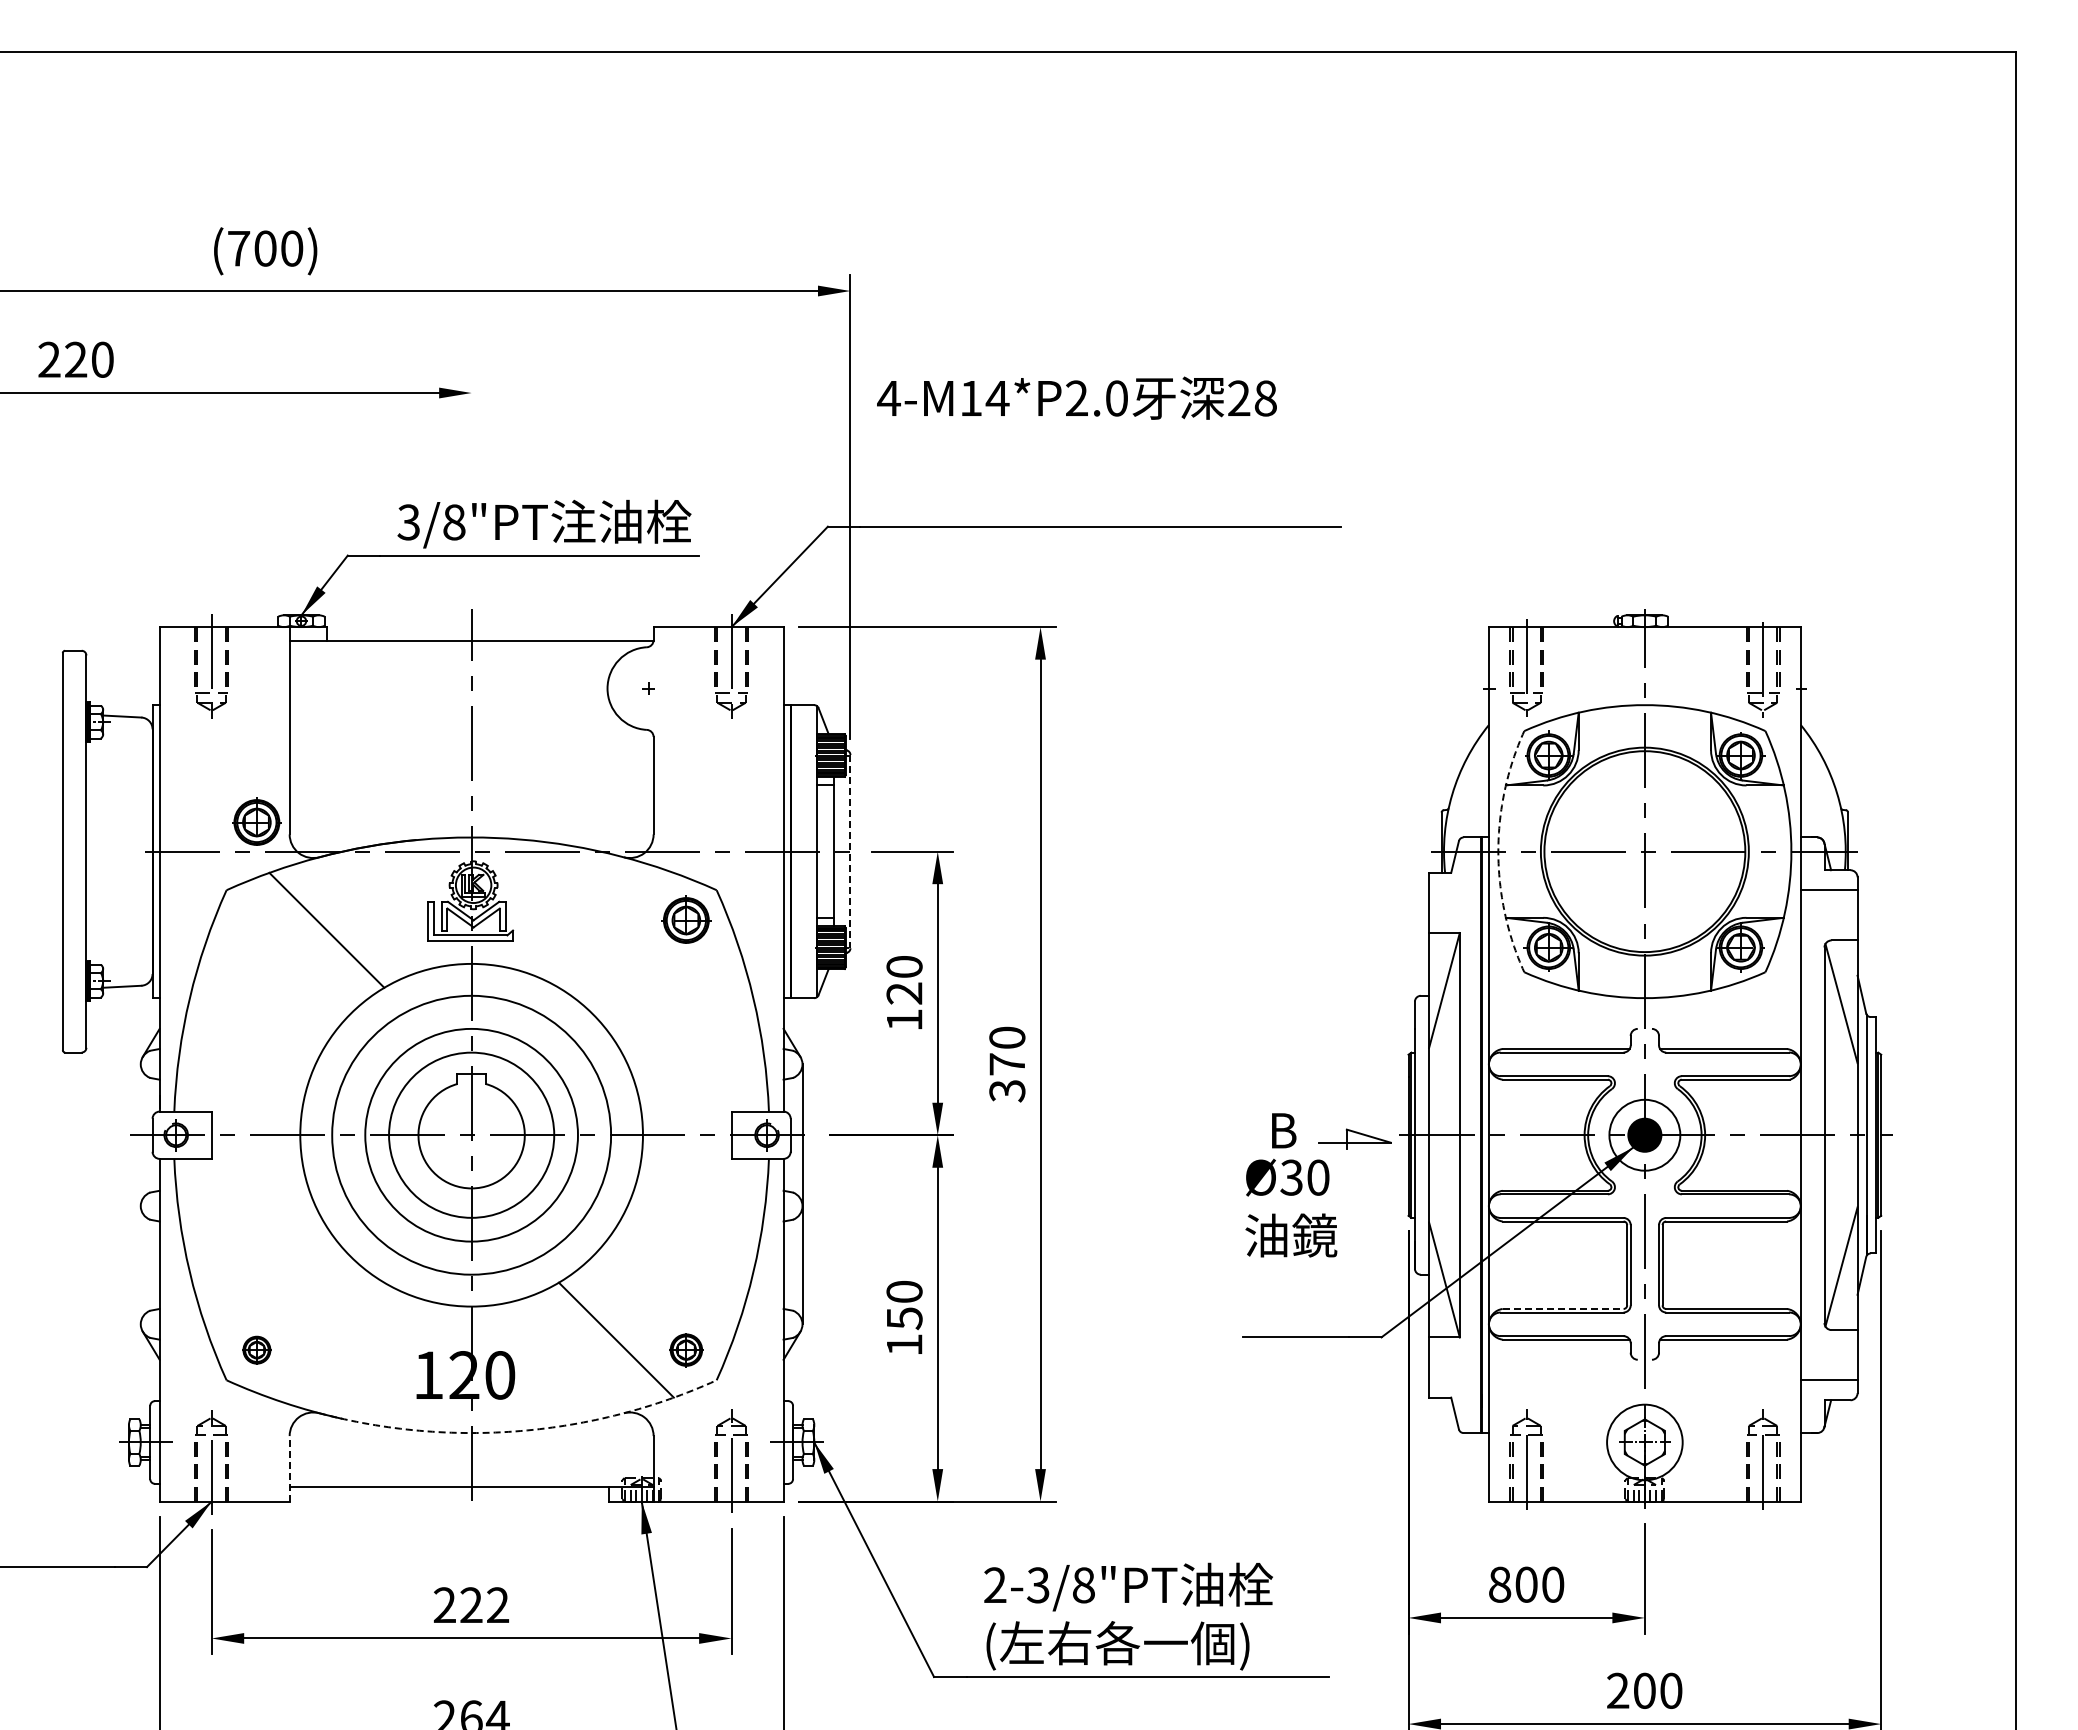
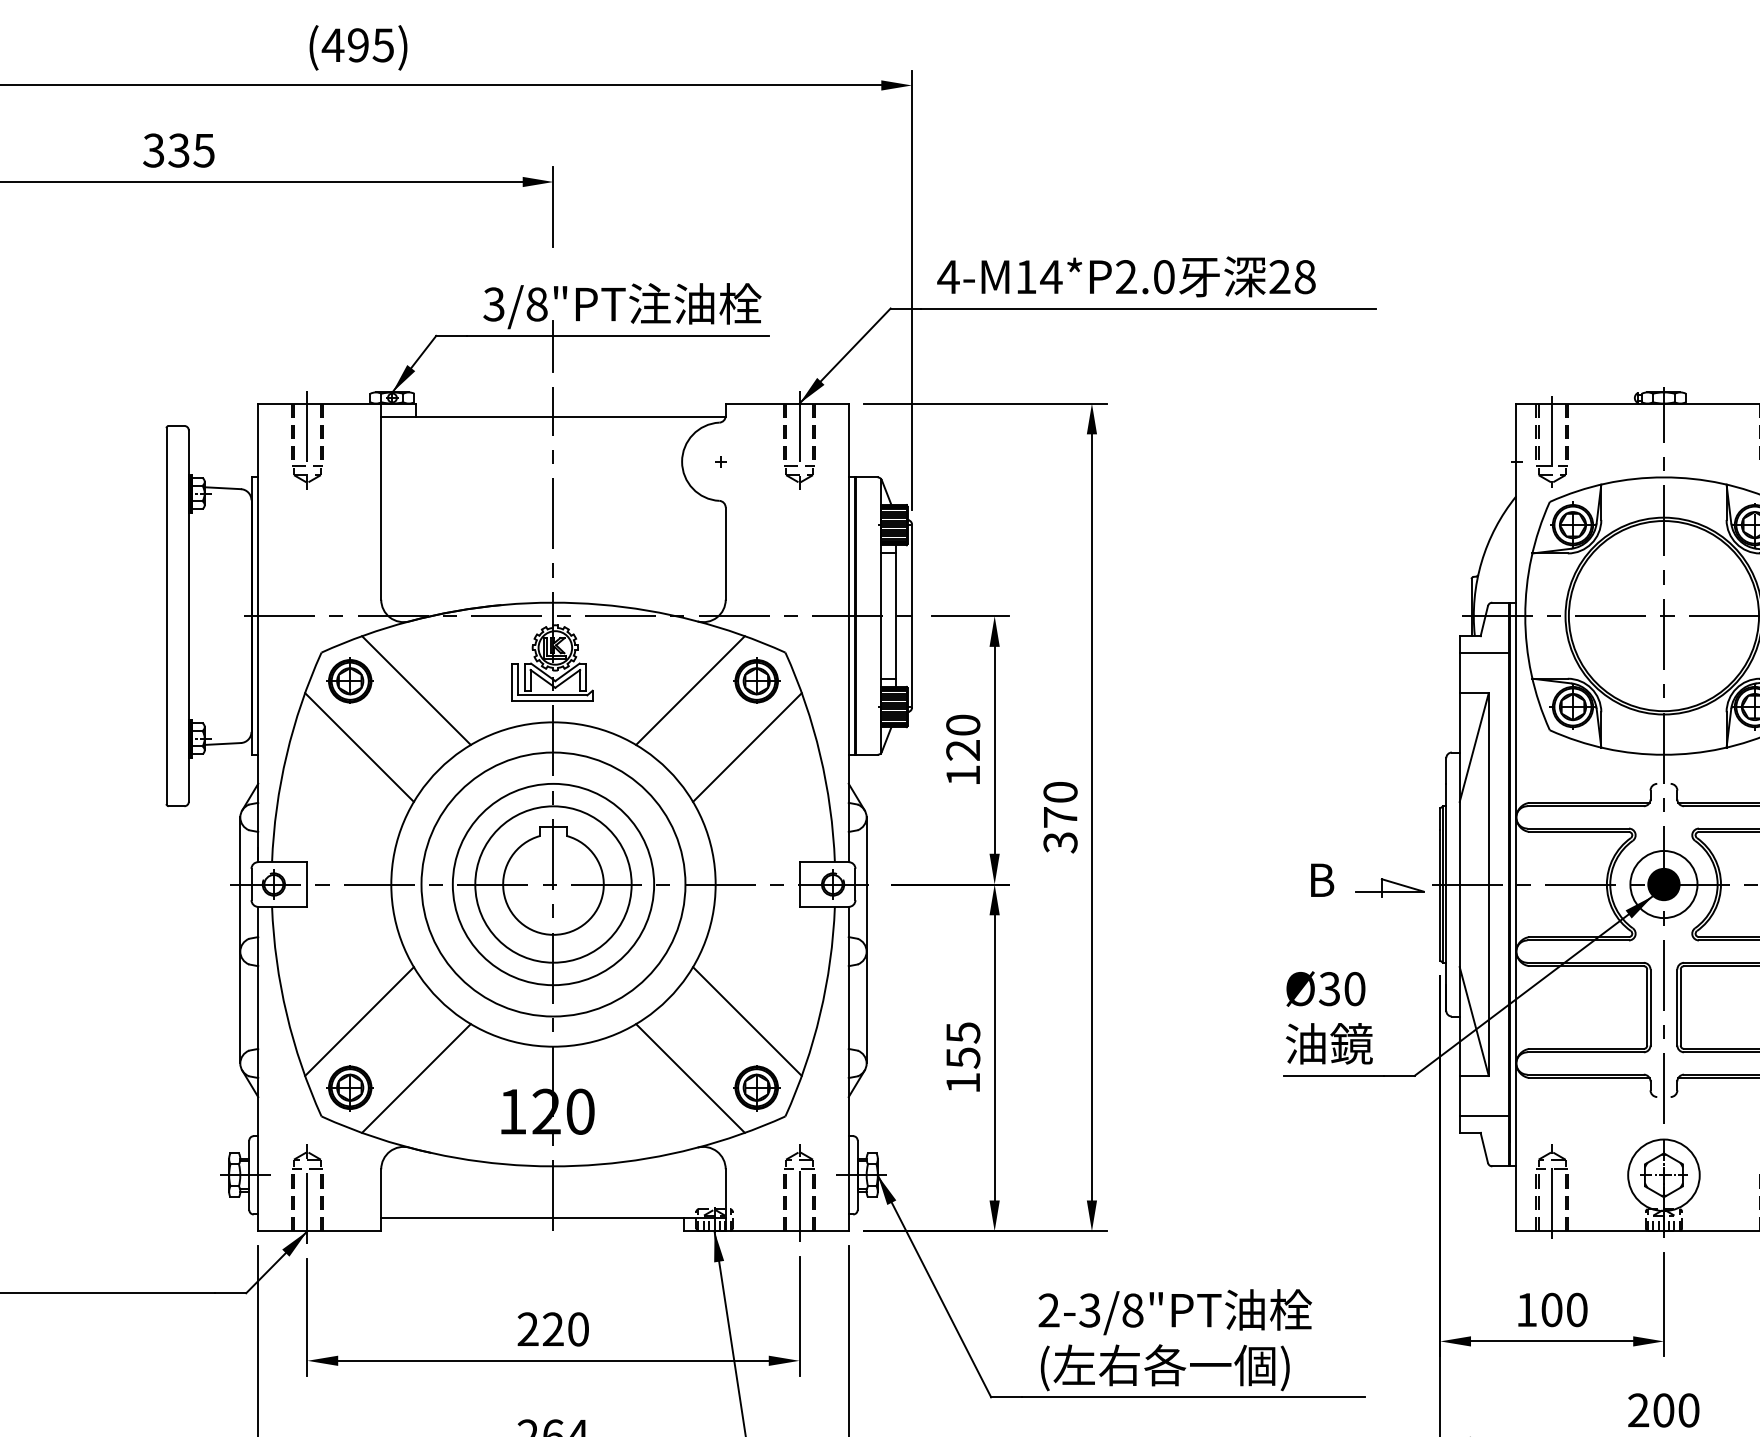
text: (264, 248) -> (357, 45), (700) -> (495)
text: (75, 359) -> (178, 150), 220 -> 335
text: (1076, 397) -> (1125, 276), moved
line: (471, 419) -> (553, 207), added
line: (471, 566) -> (553, 346), added
part: (256, 821) -> (349, 680), moved
line: (850, 851) -> (912, 615), dashed -> solid
arc: (1498, 851) -> (1525, 615), dashed -> solid
line: (1455, 890) -> (1484, 652), added
line: (615, 929) -> (689, 689), added
line: (266, 990) -> (359, 747), added
line: (676, 990) -> (747, 747), added
line: (140, 1194) -> (240, 940), added
text: (1291, 1207) -> (1329, 1017), moved
line: (266, 1279) -> (359, 1021), added
line: (676, 1279) -> (747, 1021), added
text: (904, 1292) -> (963, 1033), 150 -> 155
line: (1563, 1308) -> (1586, 1048), dashed -> solid
line: (326, 1339) -> (416, 1077), added
part: (256, 1350) -> (349, 1088), size x1.67
part: (686, 1350) -> (756, 1088), size x1.43
line: (1455, 1380) -> (1484, 1116), added
arc: (520, 1431) -> (599, 1164), dashed -> solid
line: (289, 1468) -> (381, 1199), dashed -> solid
text: (1500, 1584) -> (1527, 1309), 800 -> 100
text: (498, 1605) -> (578, 1329), 222 -> 220

